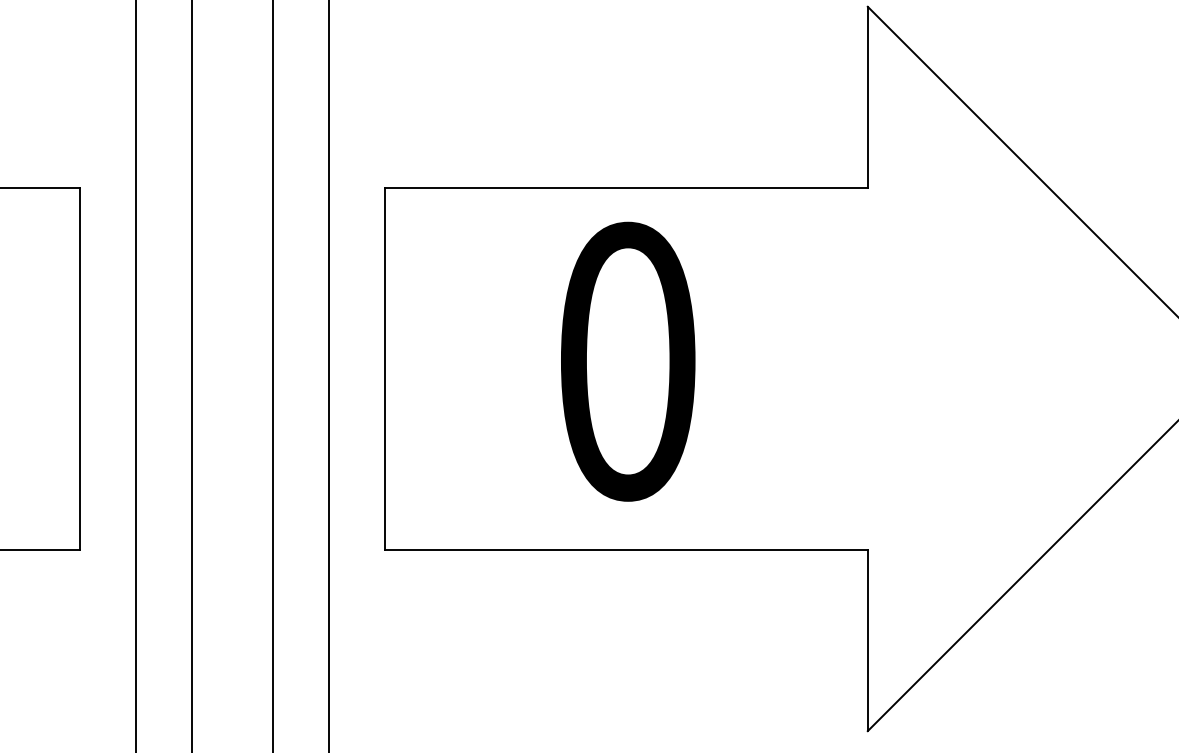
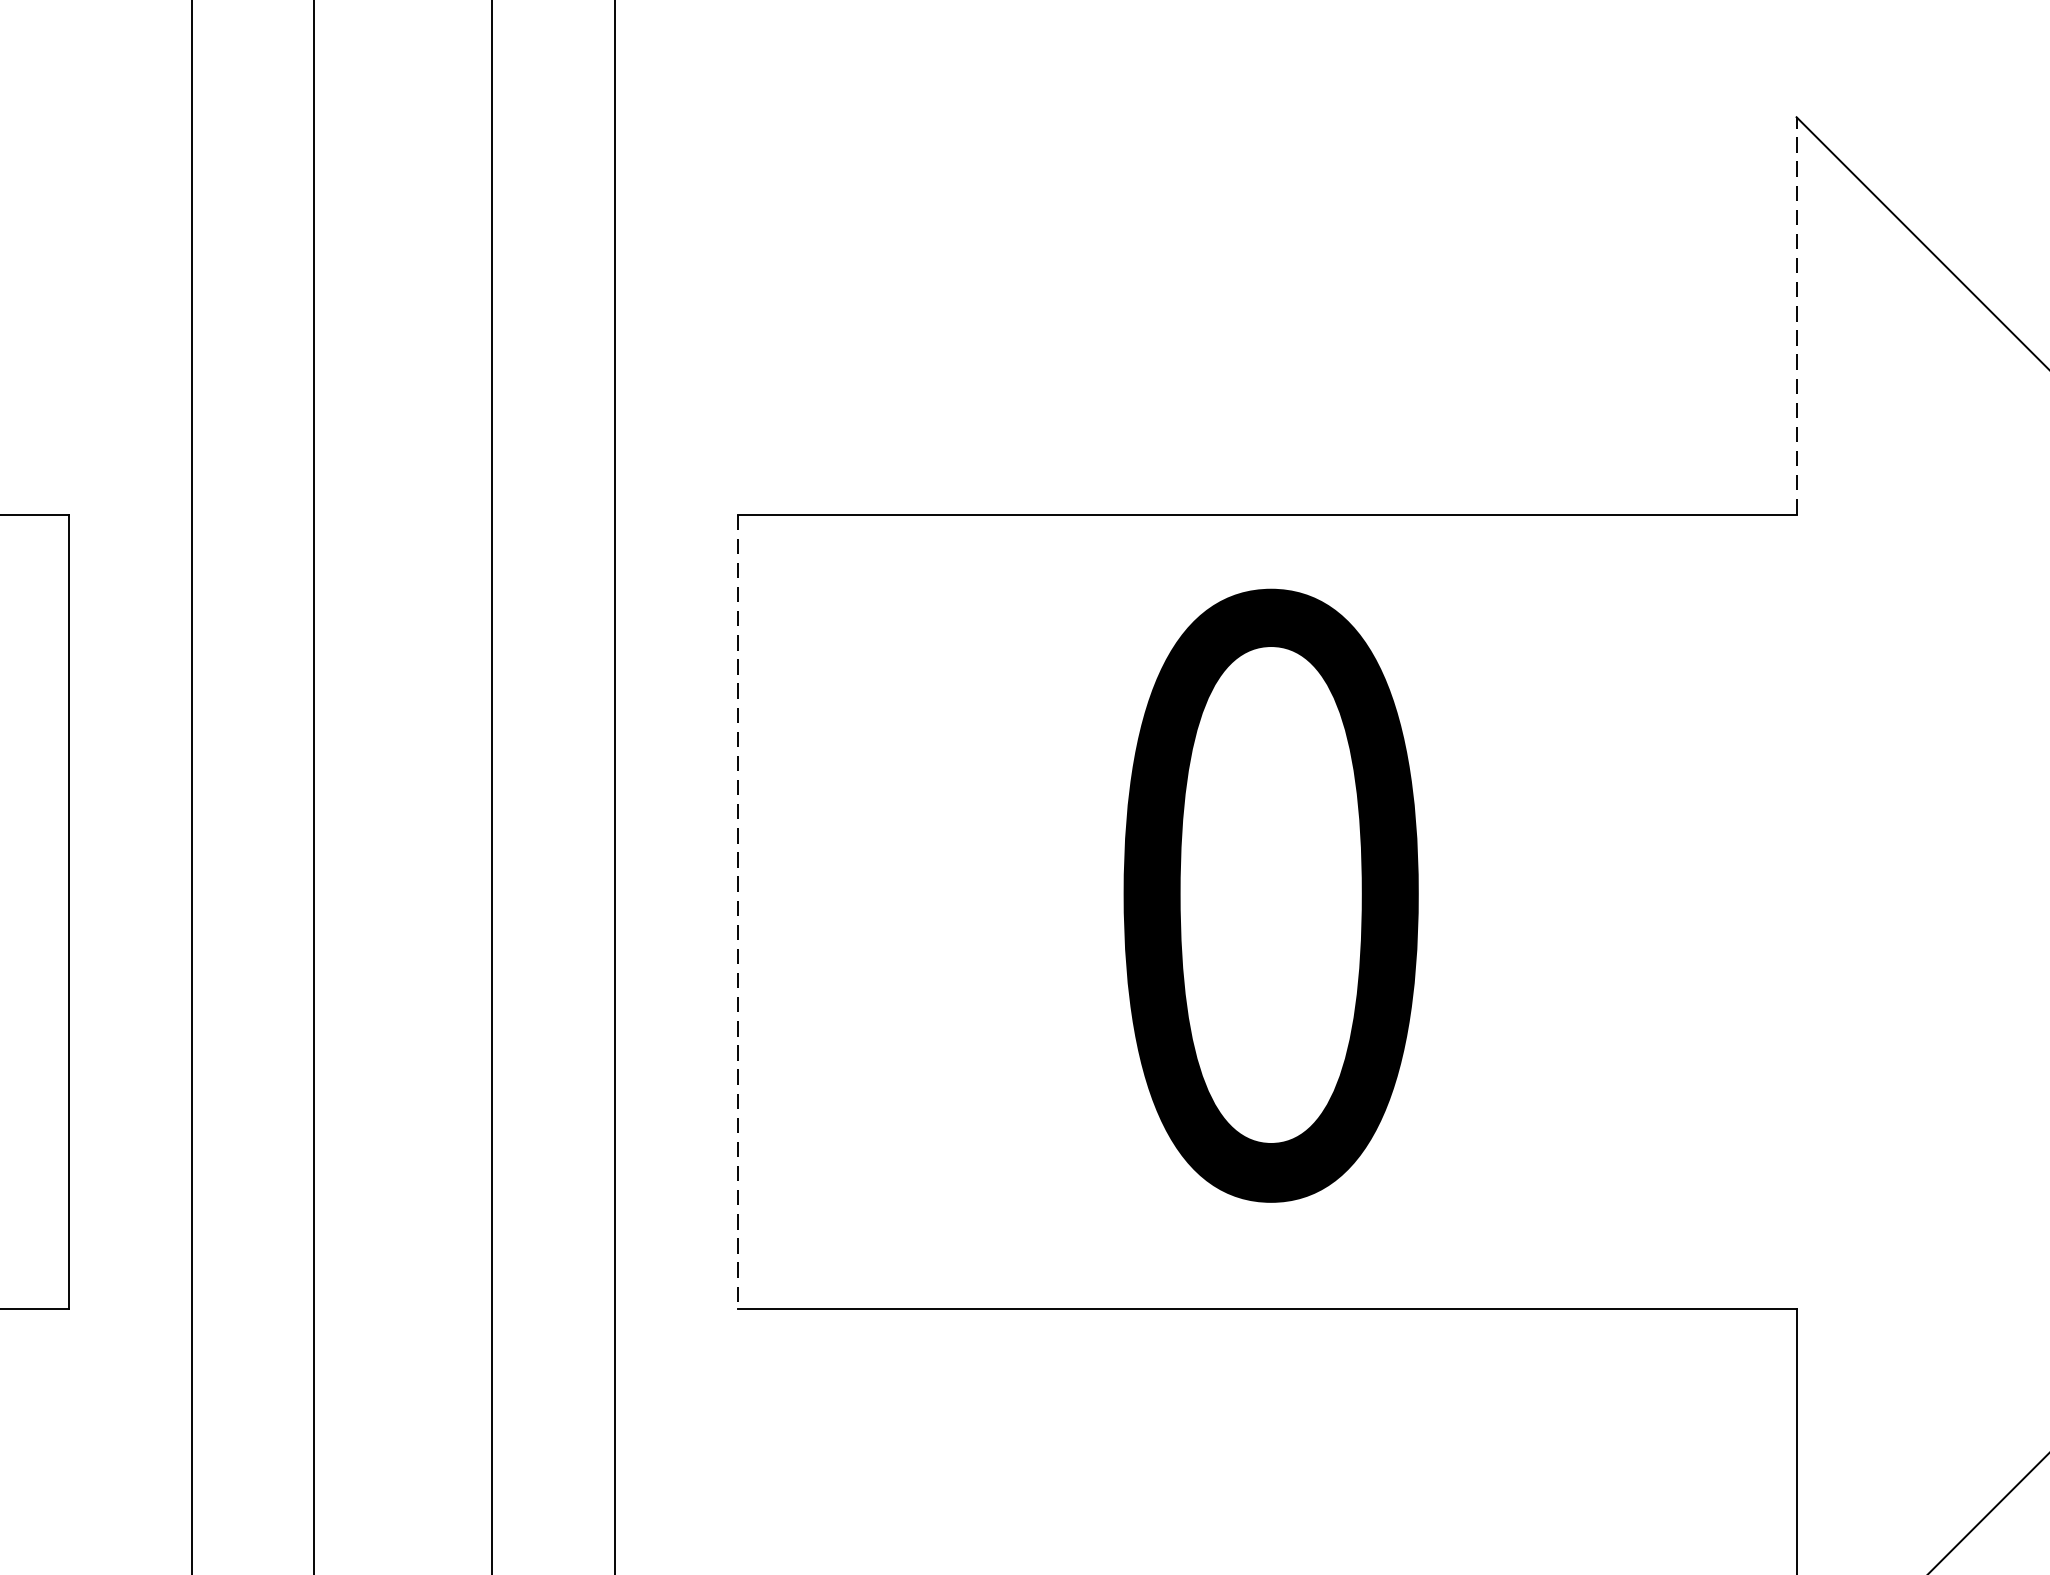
line: (867, 97) -> (1795, 316), solid -> dashed
line: (384, 369) -> (736, 912), solid -> dashed

